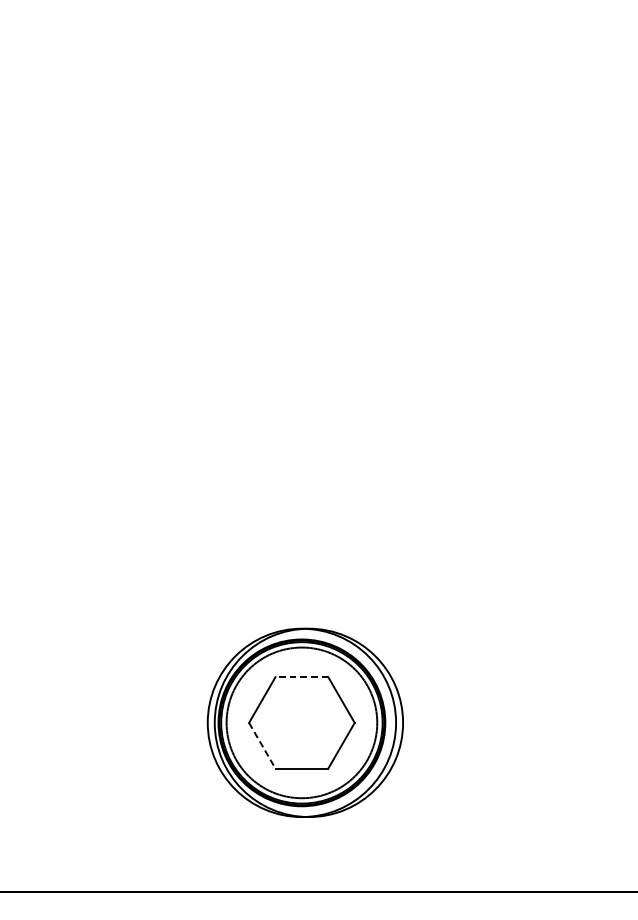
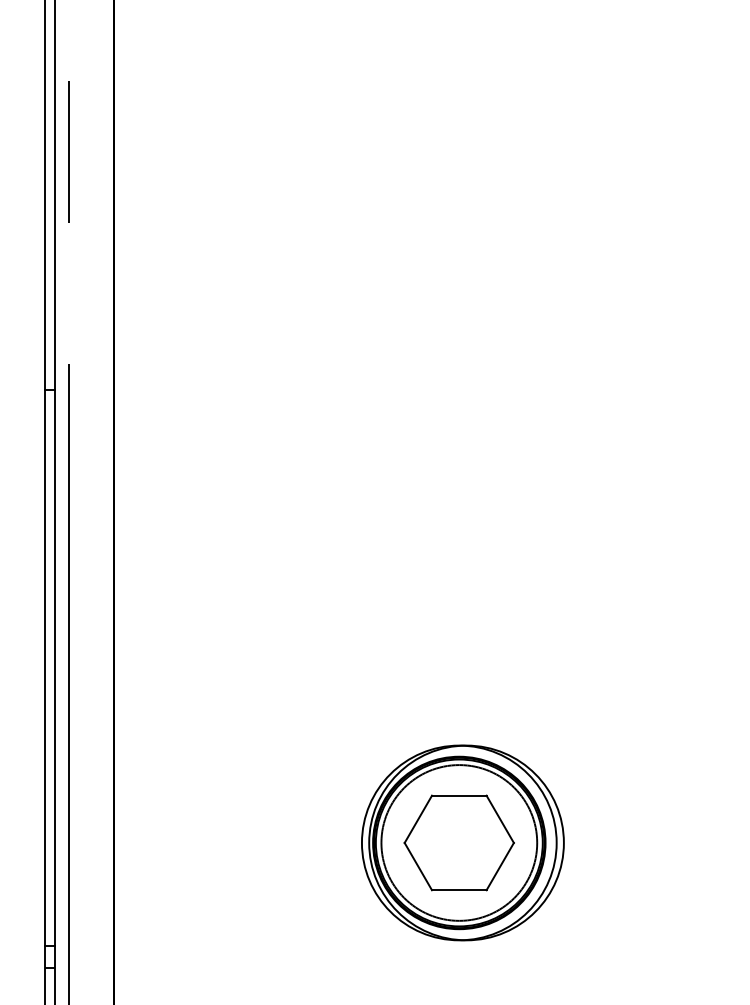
line: (301, 676) -> (458, 795), dashed -> solid
line: (262, 746) -> (418, 867), dashed -> solid

